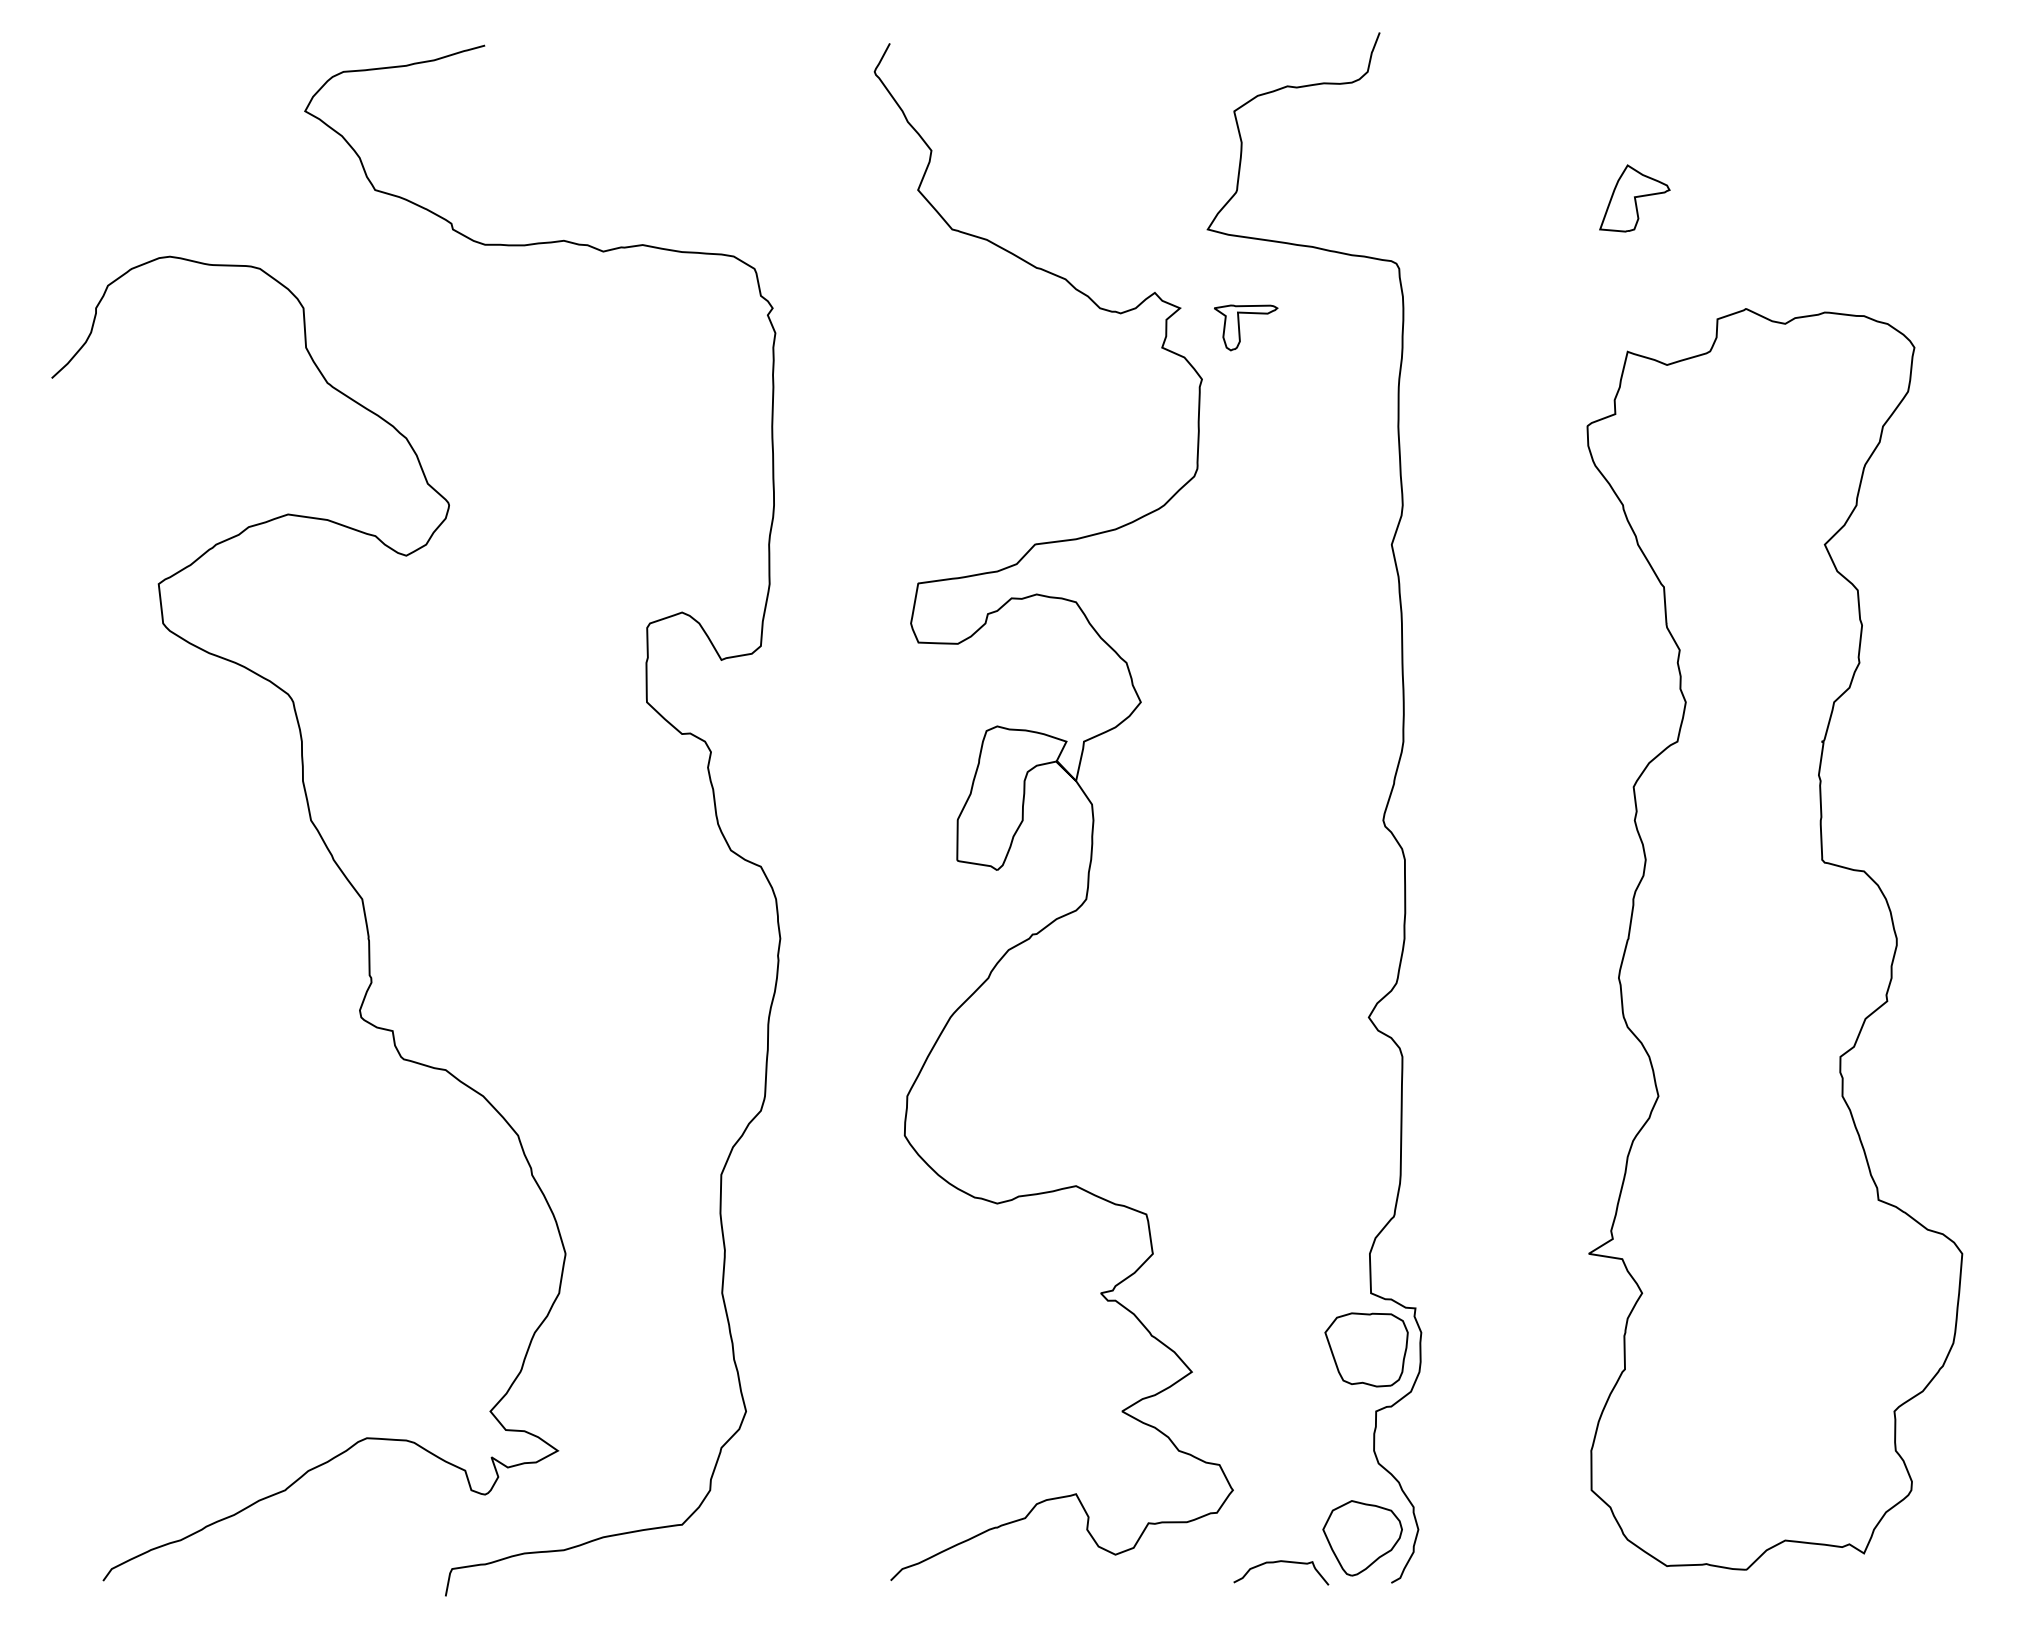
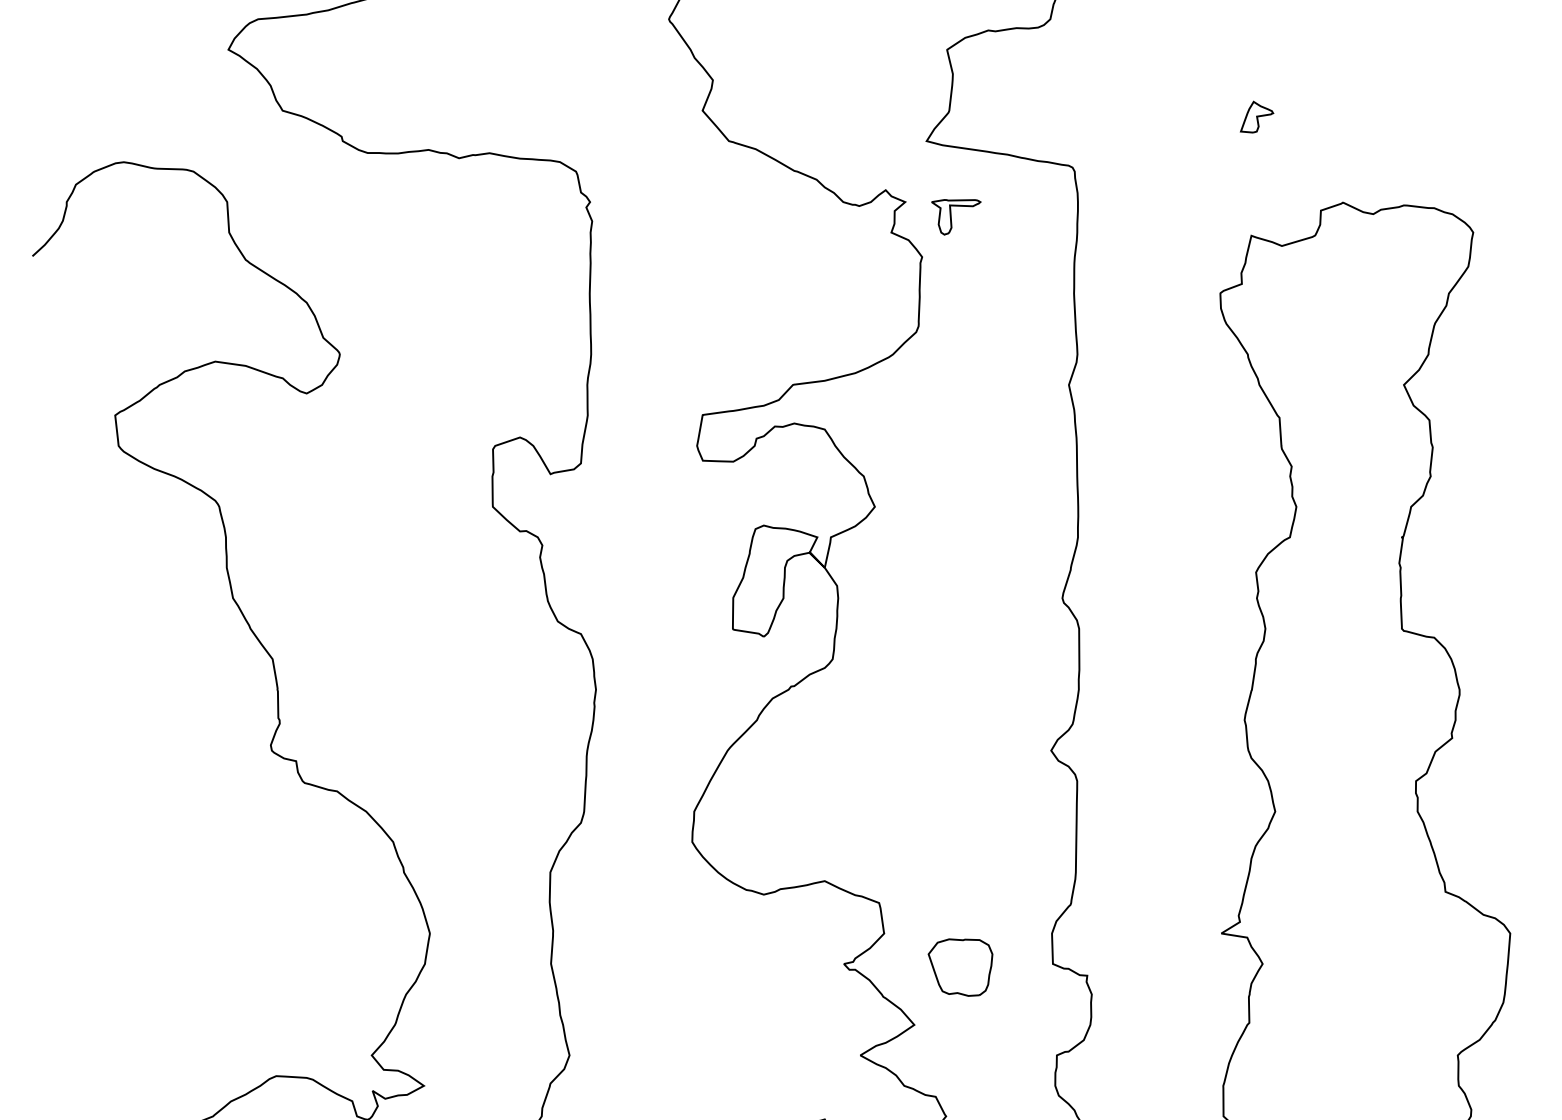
part: (1634, 198) -> (1256, 117), size x0.6
part: (1366, 1349) -> (960, 967), moved

